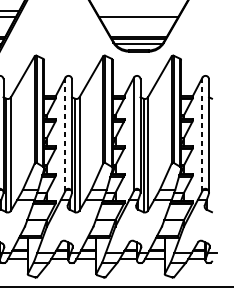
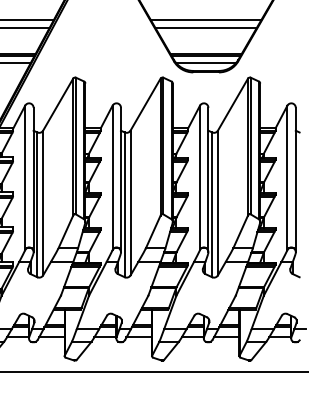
line: (139, 10) -> (206, 20), added
line: (202, 133) -> (287, 177), dashed -> solid
line: (65, 134) -> (112, 178), dashed -> solid

